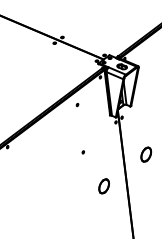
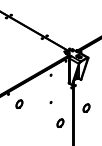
part: (28, 160) -> (19, 103), added

